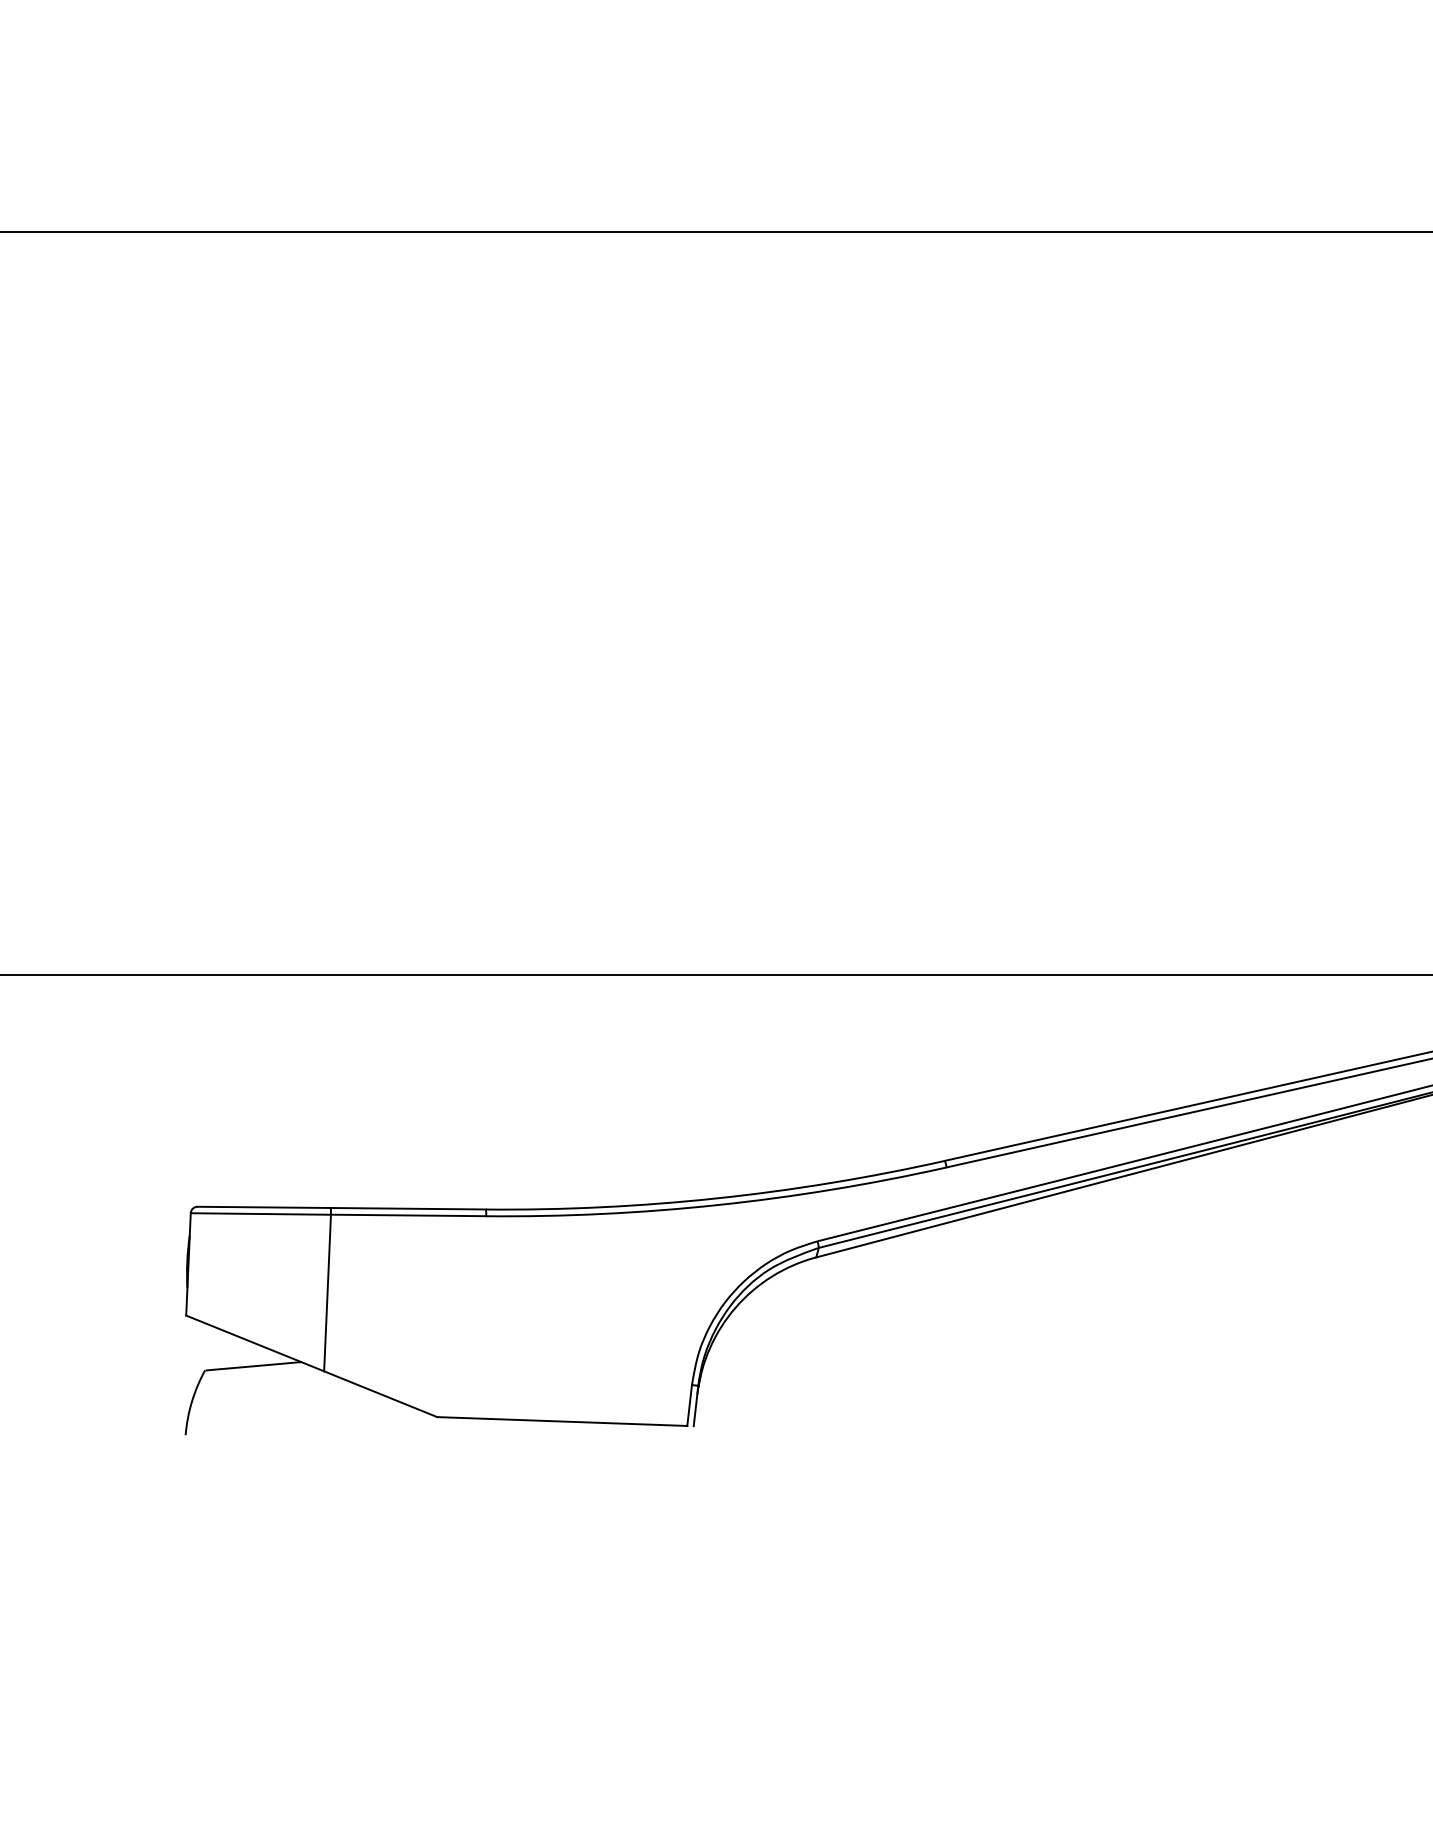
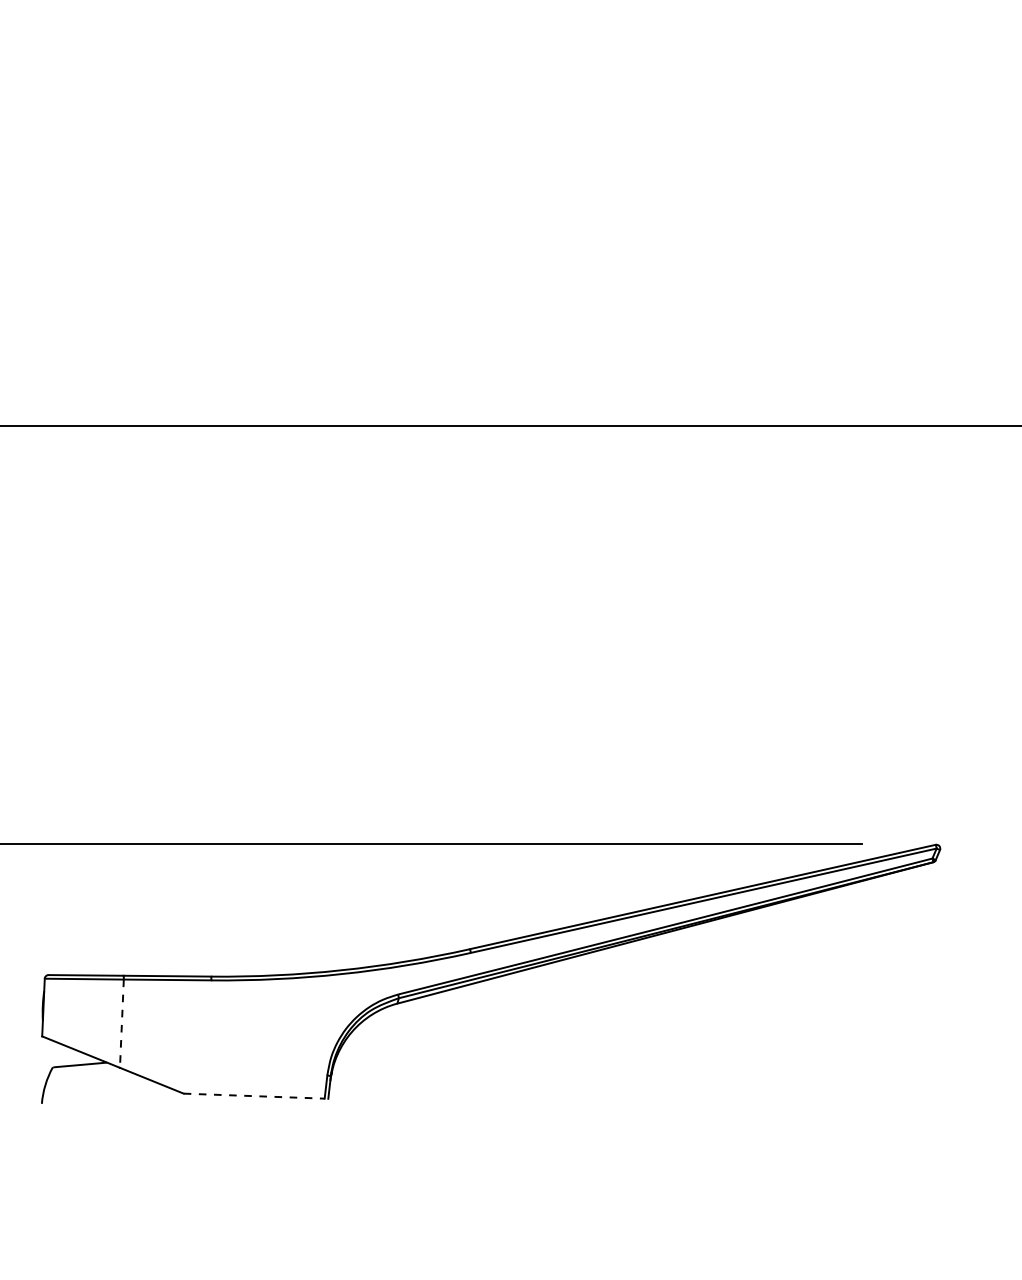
line: (326, 1294) -> (121, 1024), solid -> dashed
line: (562, 1422) -> (254, 1096), solid -> dashed

